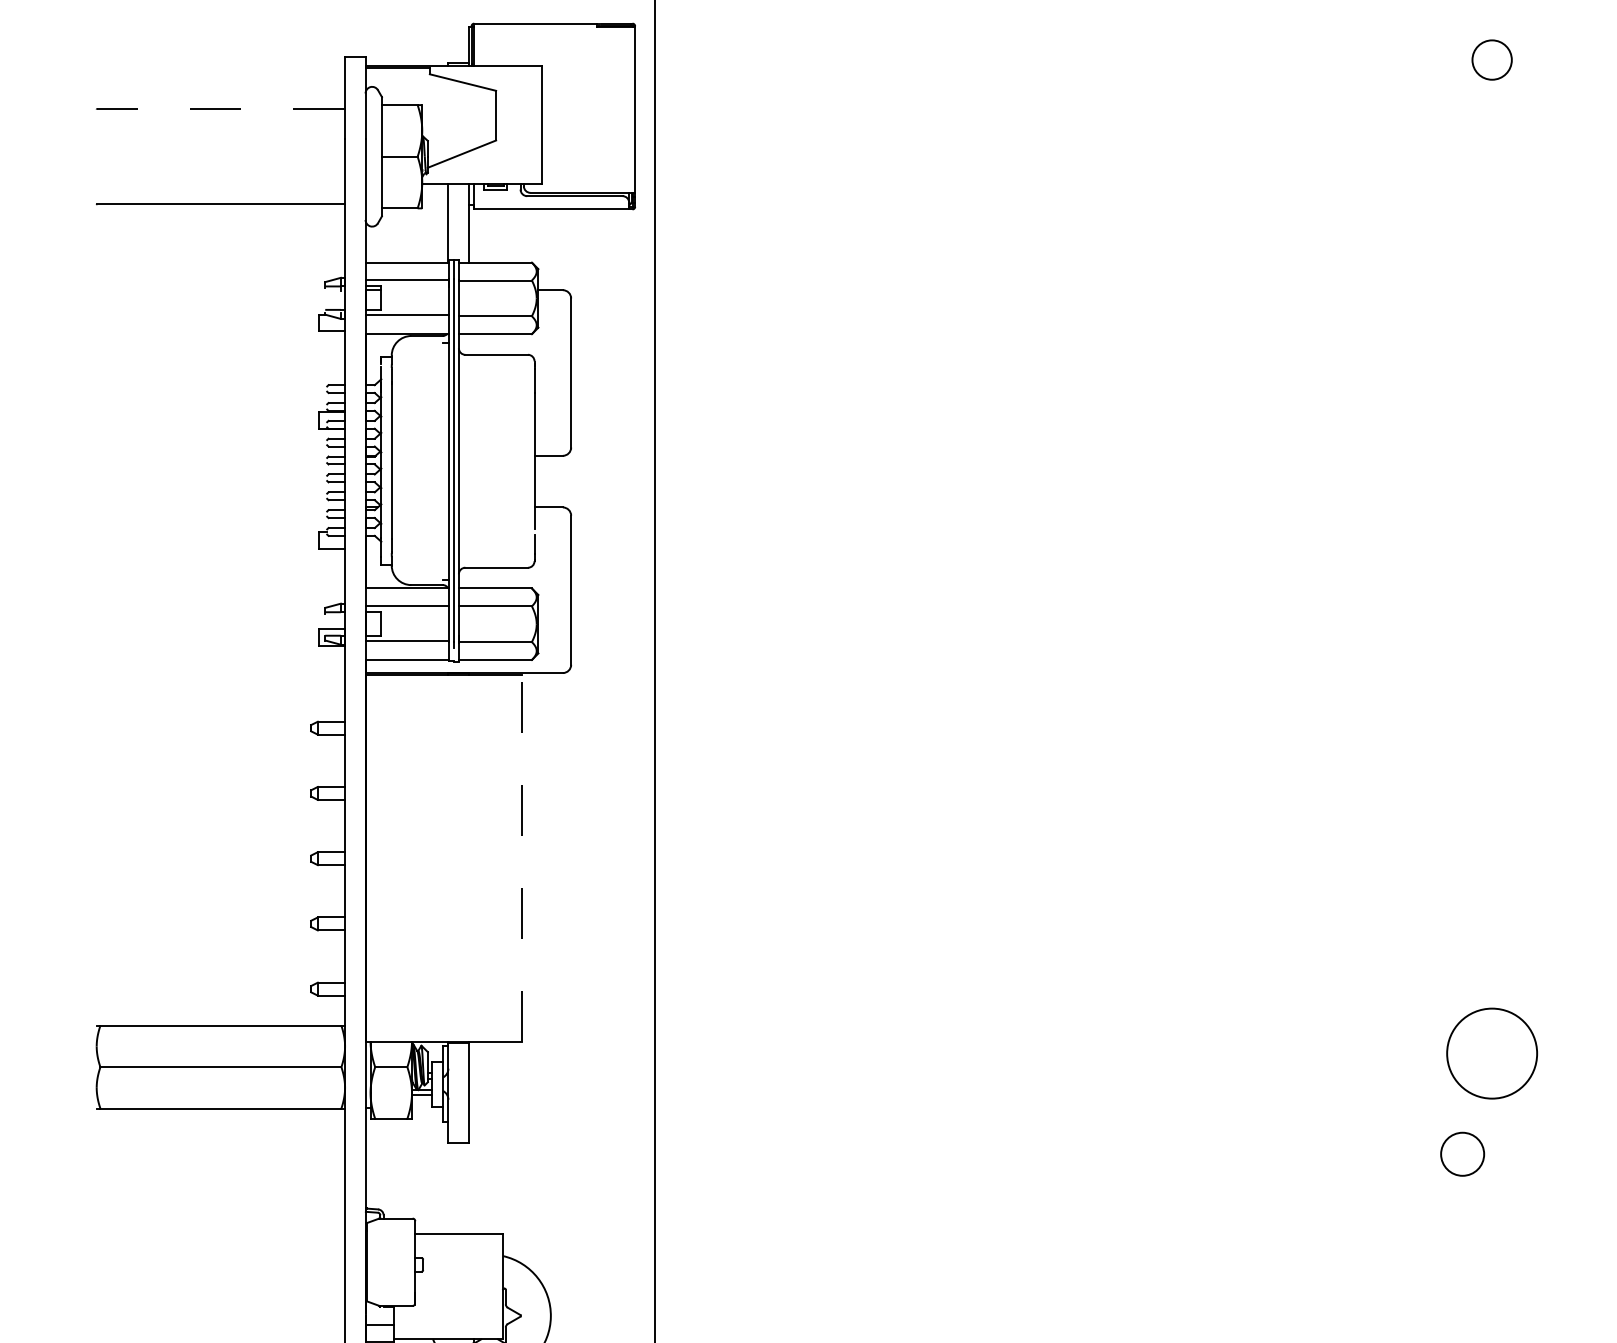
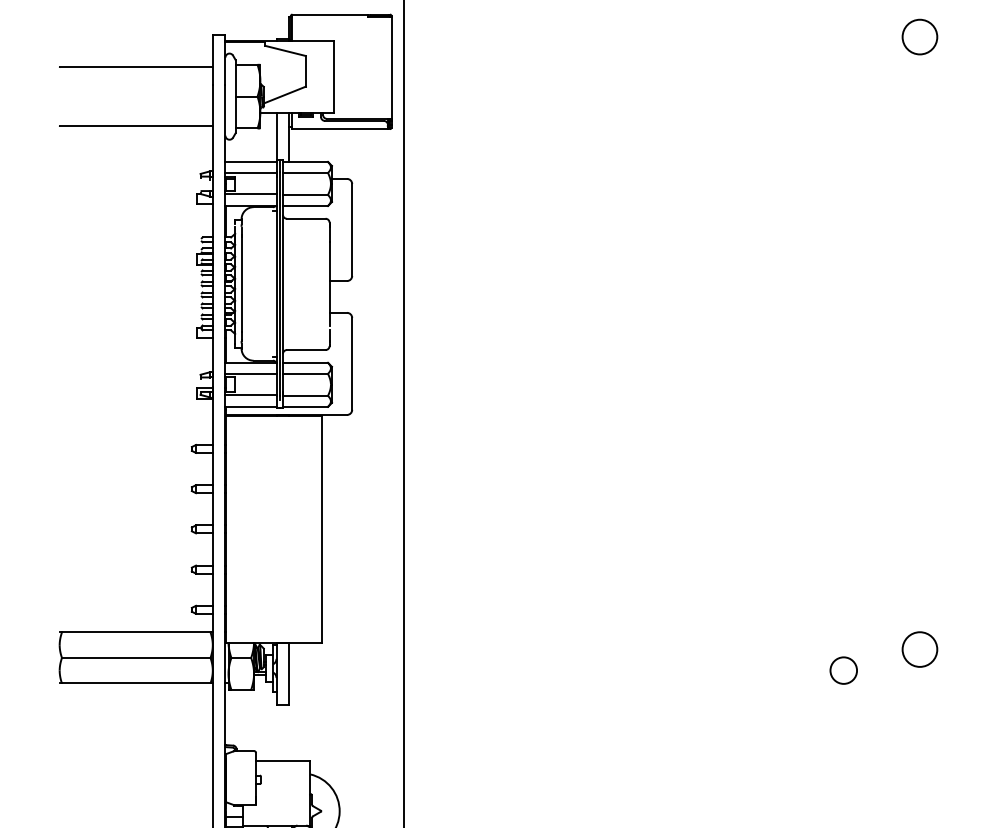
circle: (1491, 59) -> (919, 36), size x1.43
line: (219, 109) -> (135, 67), dashed -> solid
line: (523, 857) -> (322, 528), dashed -> solid
circle: (1491, 1053) -> (919, 649), size x0.62
circle: (1462, 1154) -> (843, 670), moved

